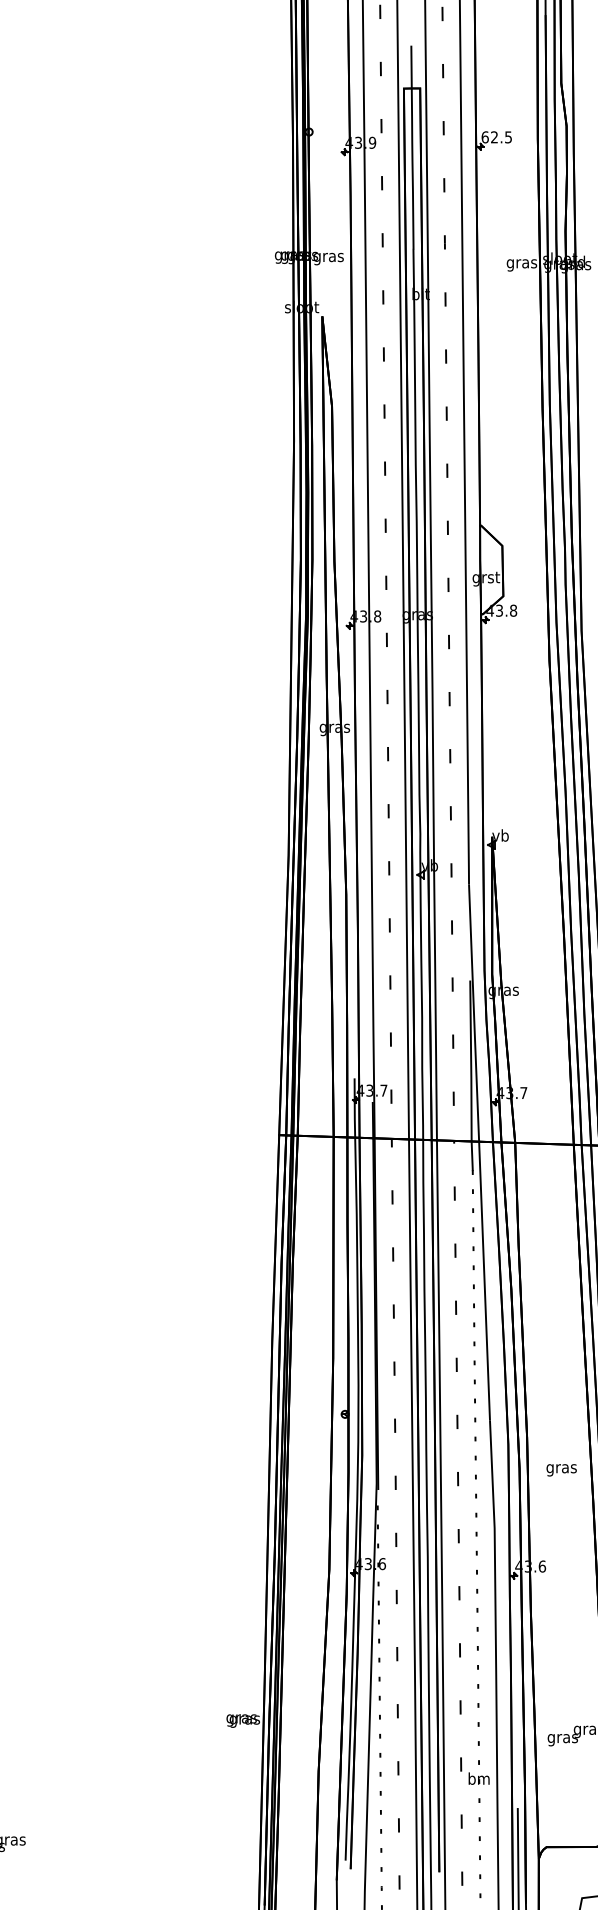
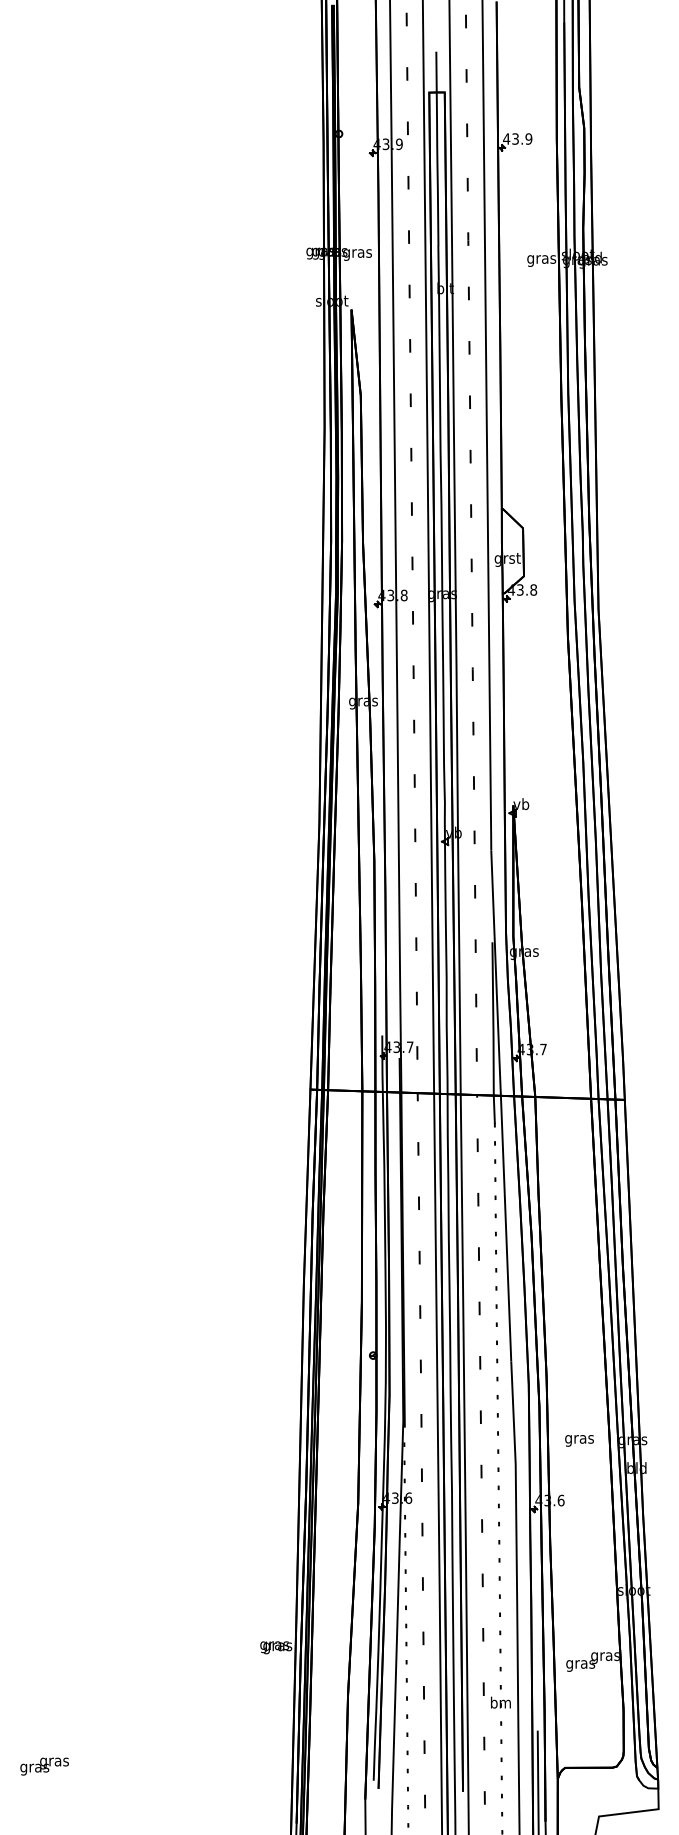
text: (496, 136) -> (517, 138), 62.5 -> 43.9
text: (561, 1469) -> (579, 1440), moved

